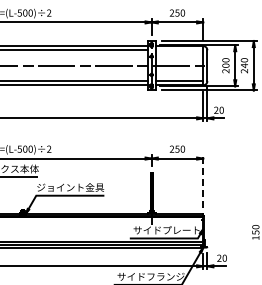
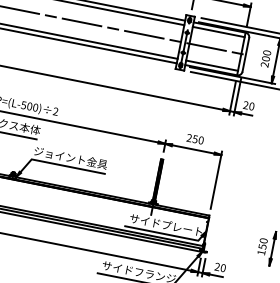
line: (179, 50) -> (218, 32), added
line: (203, 181) -> (216, 179), dashed -> solid

